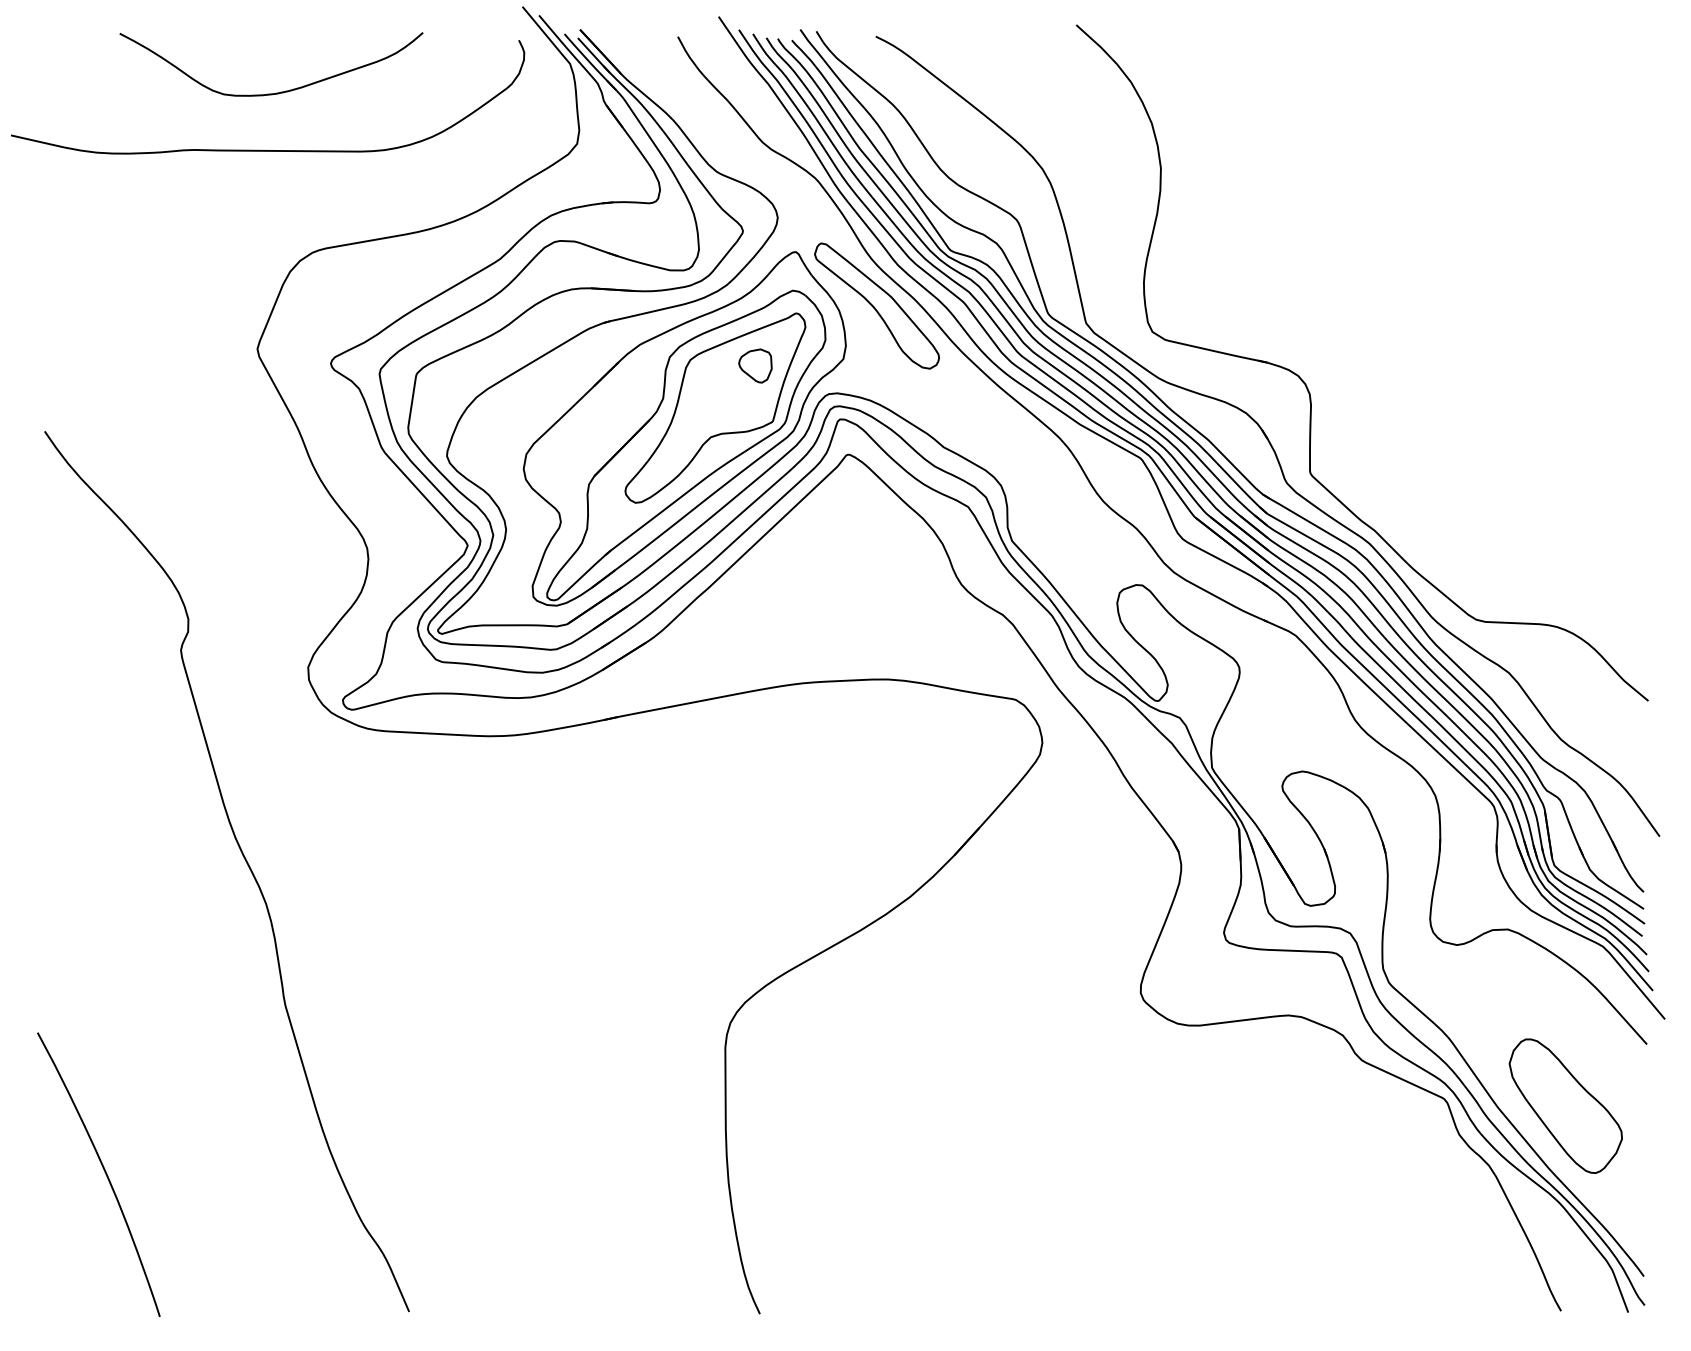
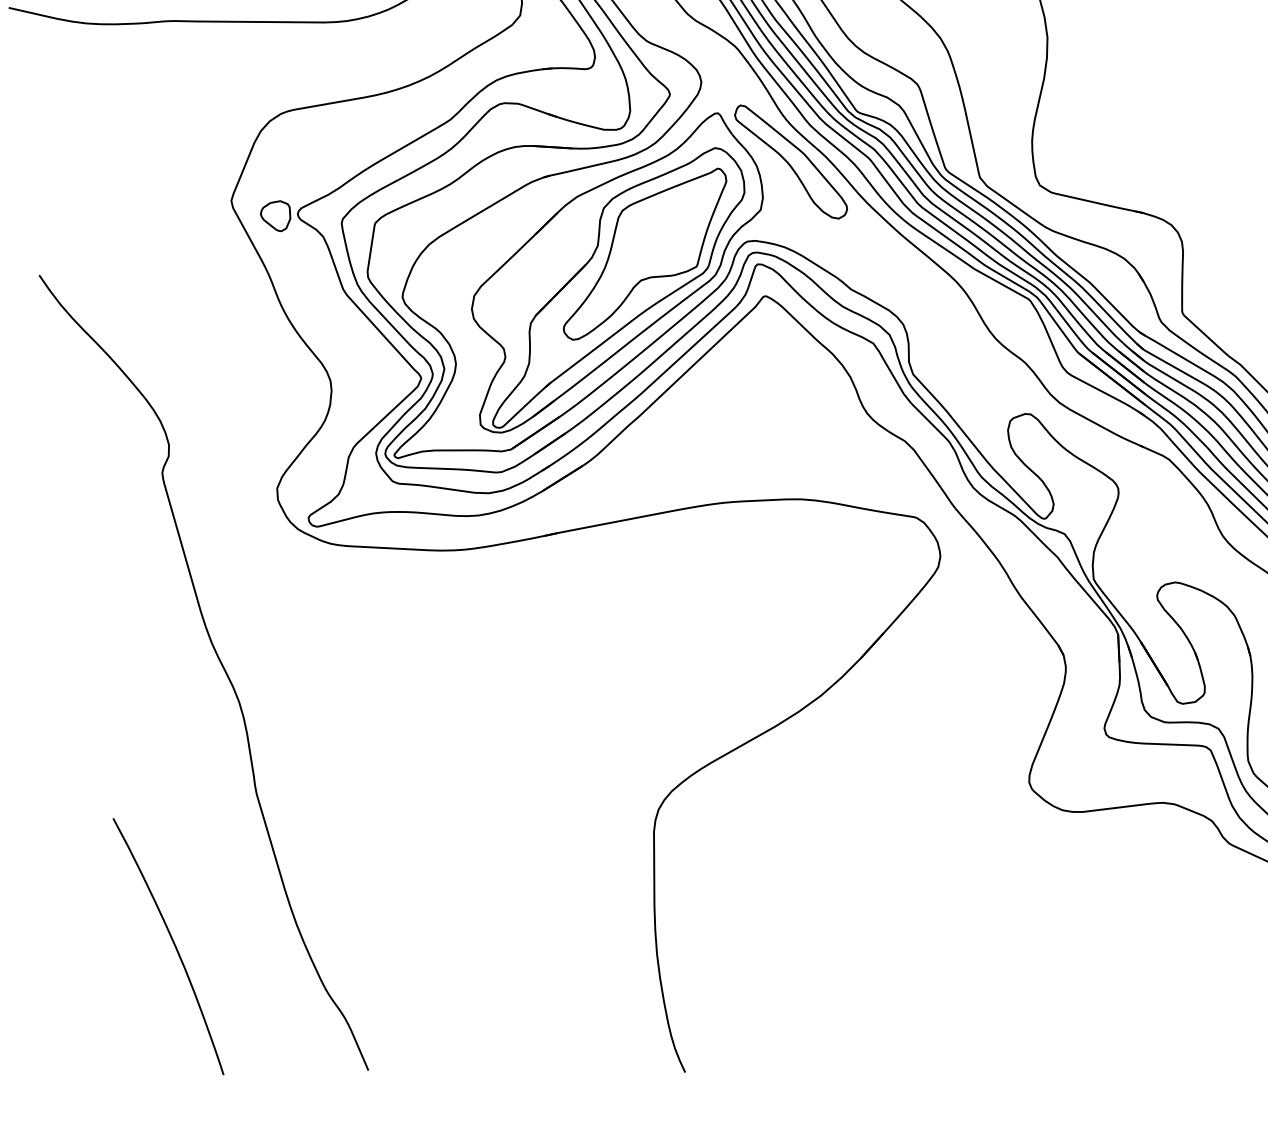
part: (755, 365) -> (275, 215), moved
curve: (104, 1172) -> (173, 944), moved

